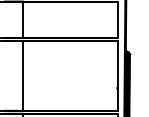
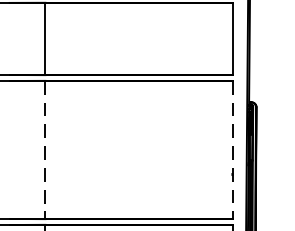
line: (22, 75) -> (44, 149), solid -> dashed
line: (117, 75) -> (232, 149), solid -> dashed

